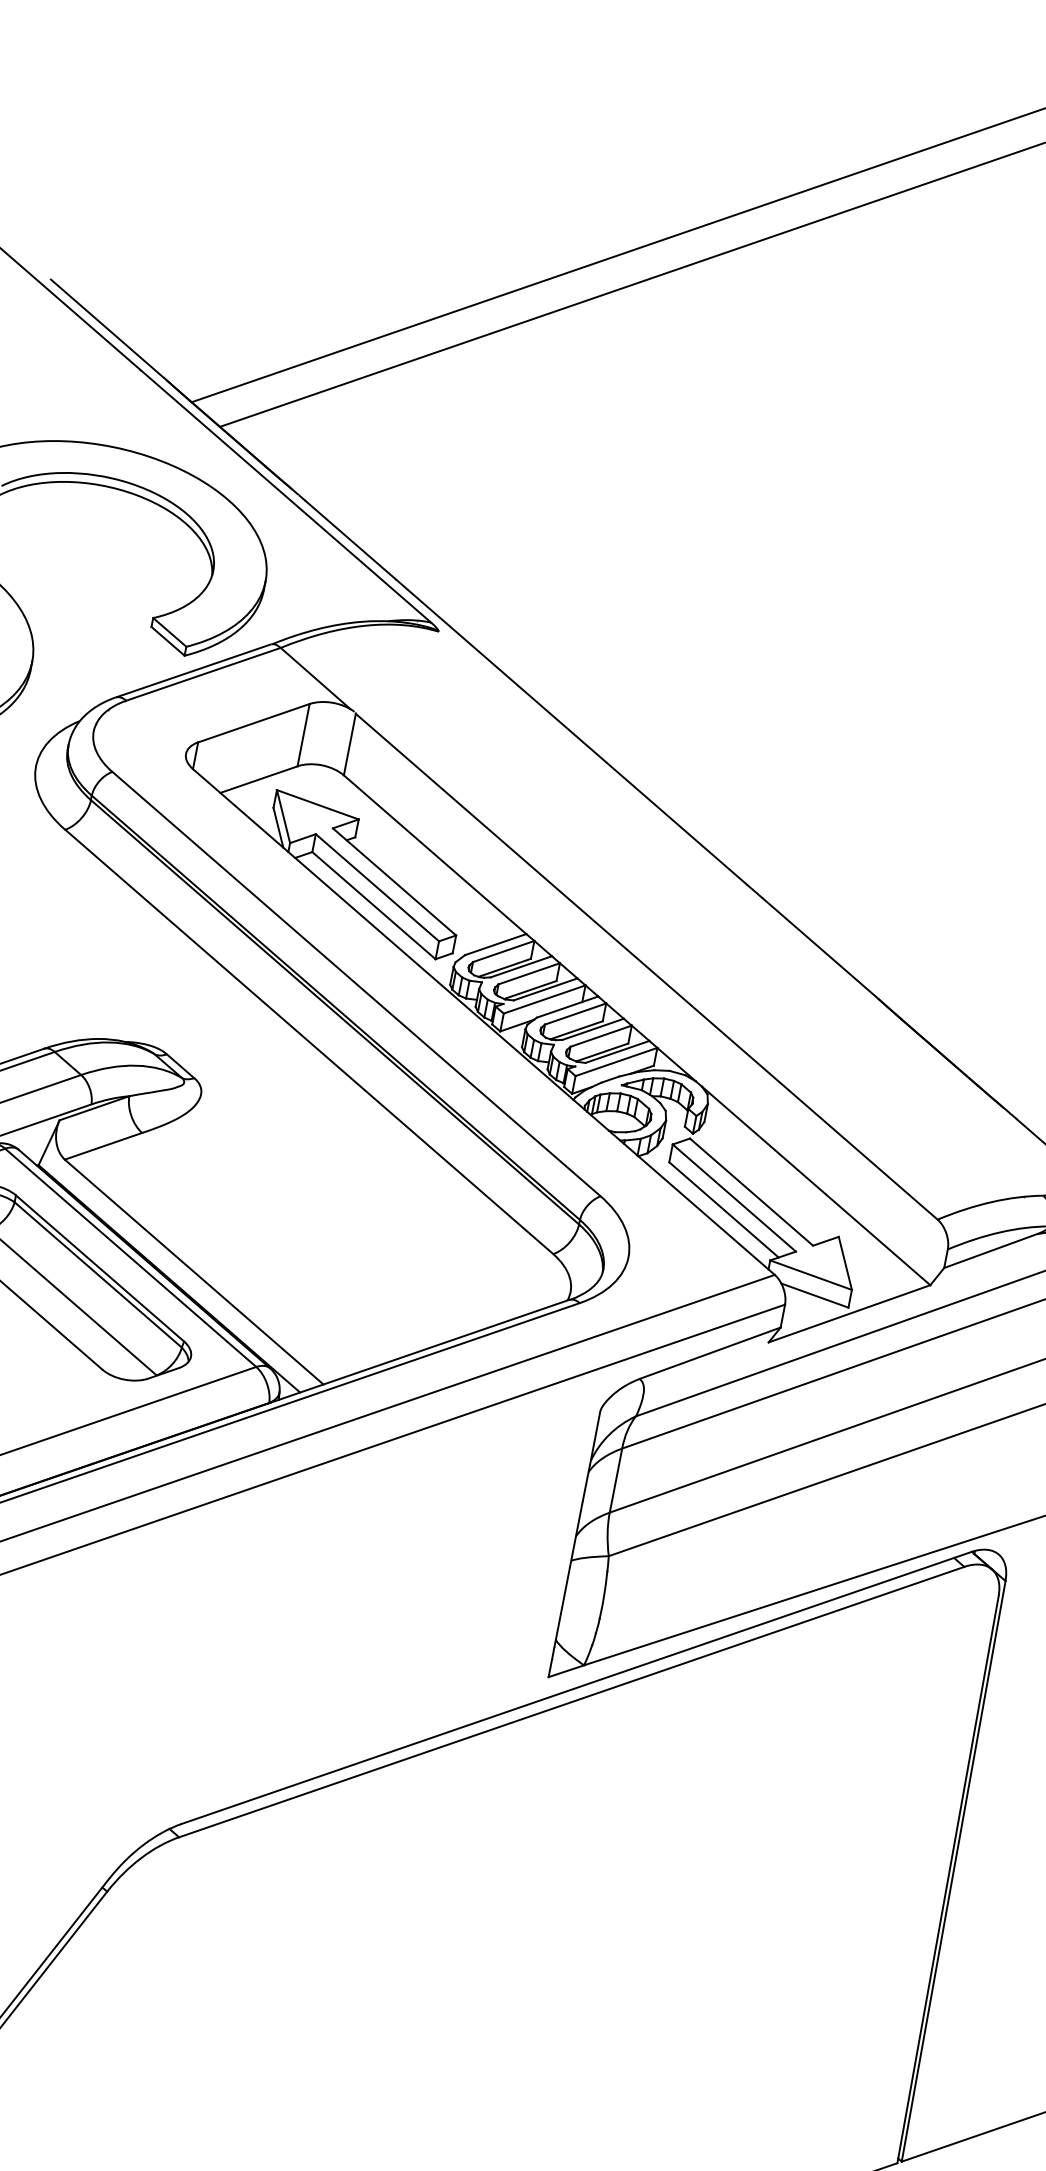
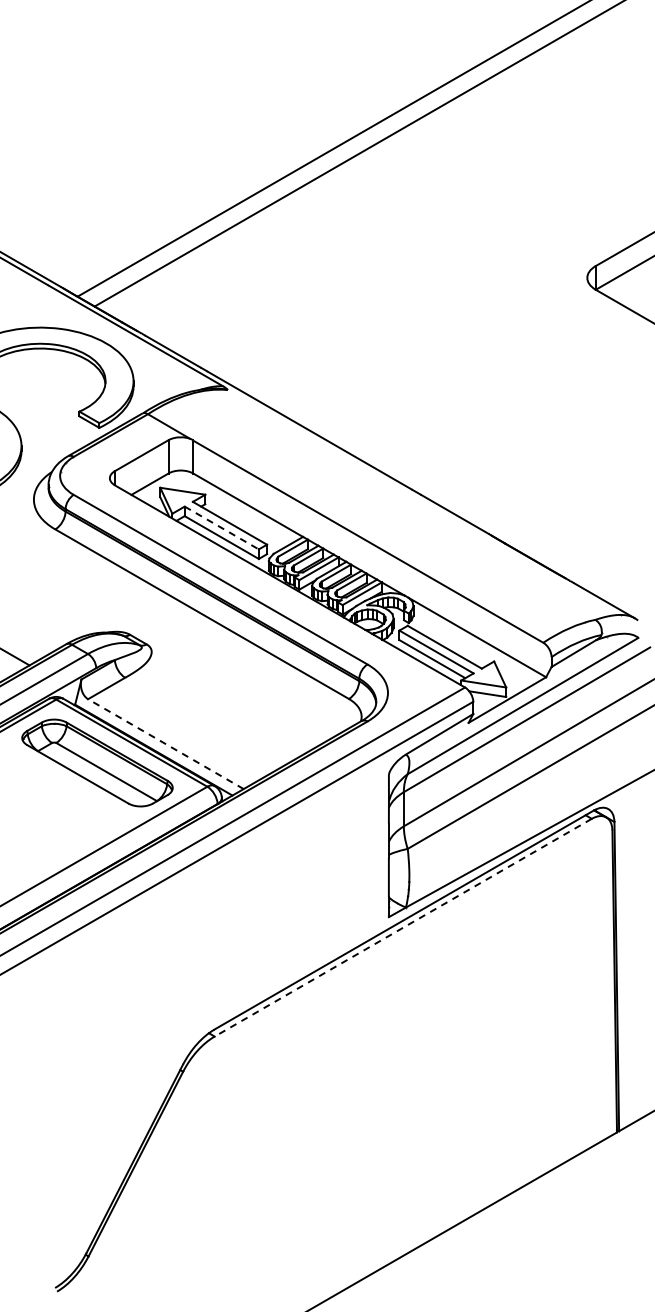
line: (376, 888) -> (221, 528), solid -> dashed
line: (193, 1272) -> (165, 744), solid -> dashed
line: (572, 1701) -> (403, 927), solid -> dashed

